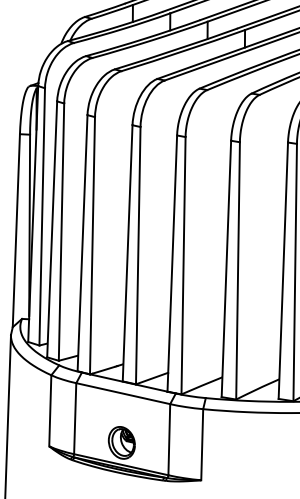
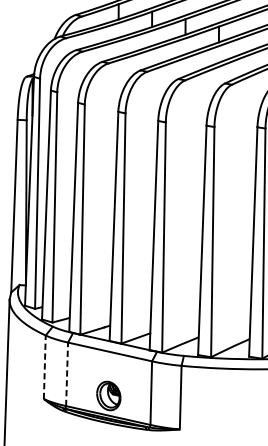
line: (50, 410) -> (44, 367), solid -> dashed
line: (75, 418) -> (67, 374), solid -> dashed

